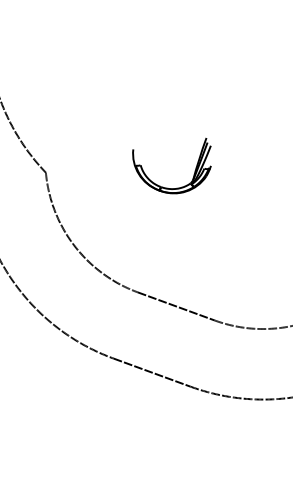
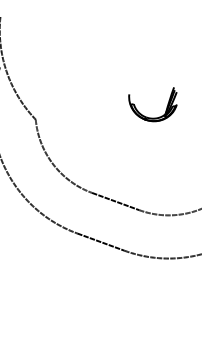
part: (163, 185) -> (147, 116), moved

